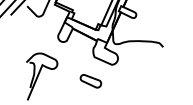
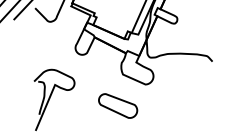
part: (91, 80) -> (118, 105), size x1.43

